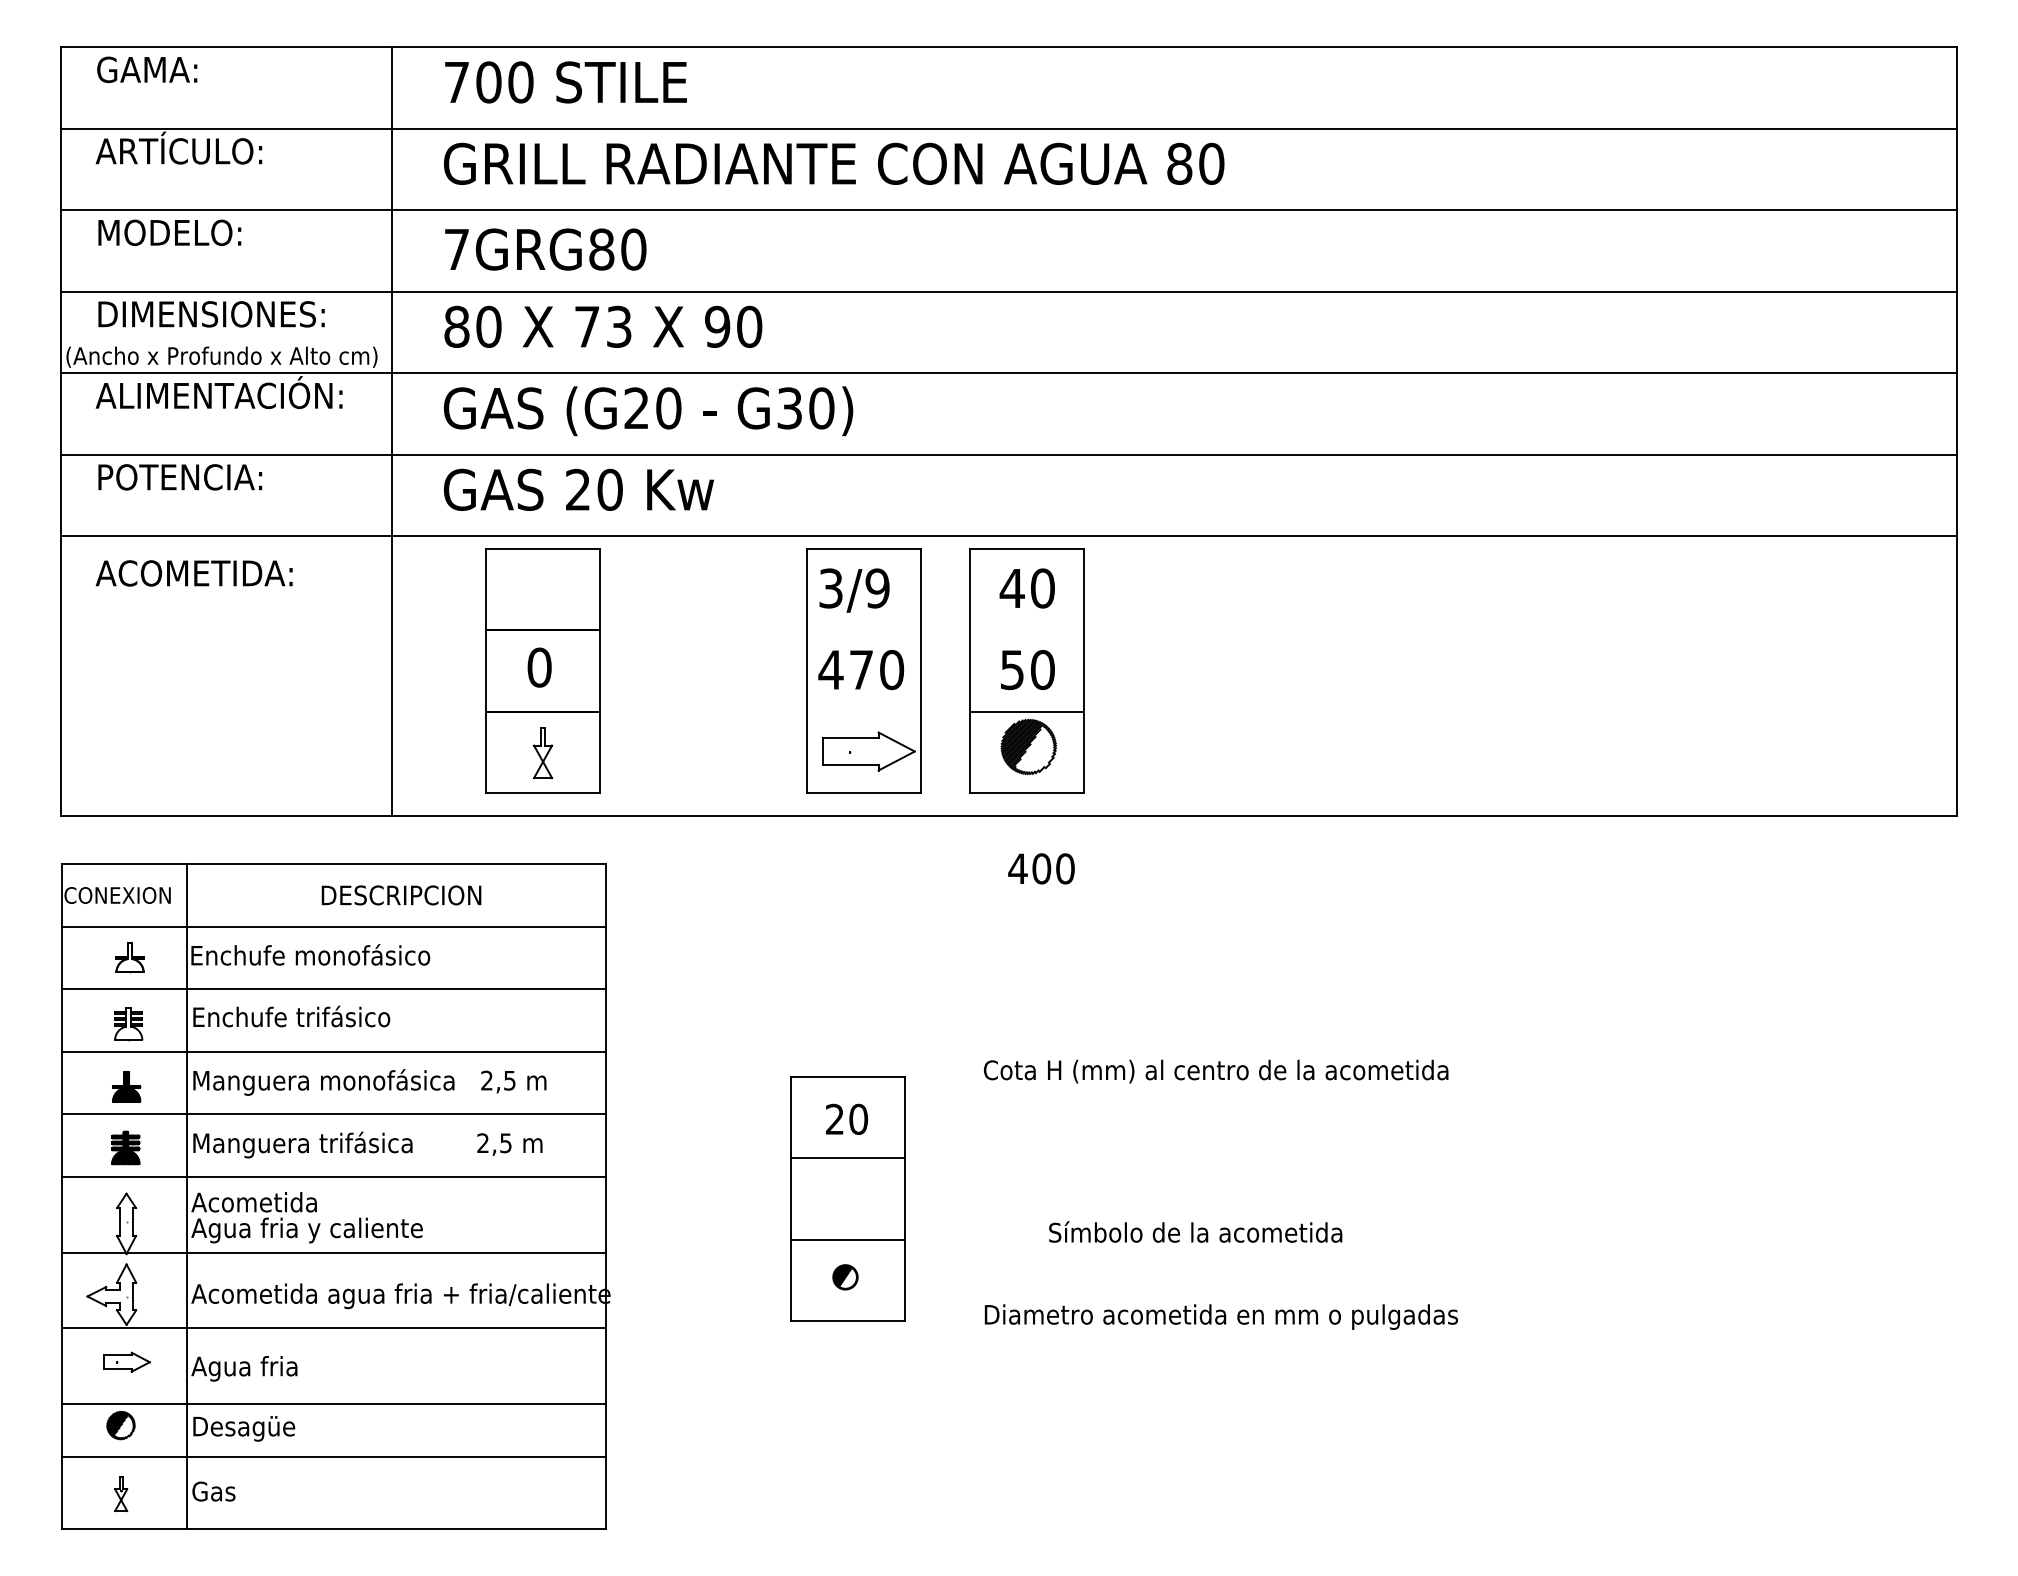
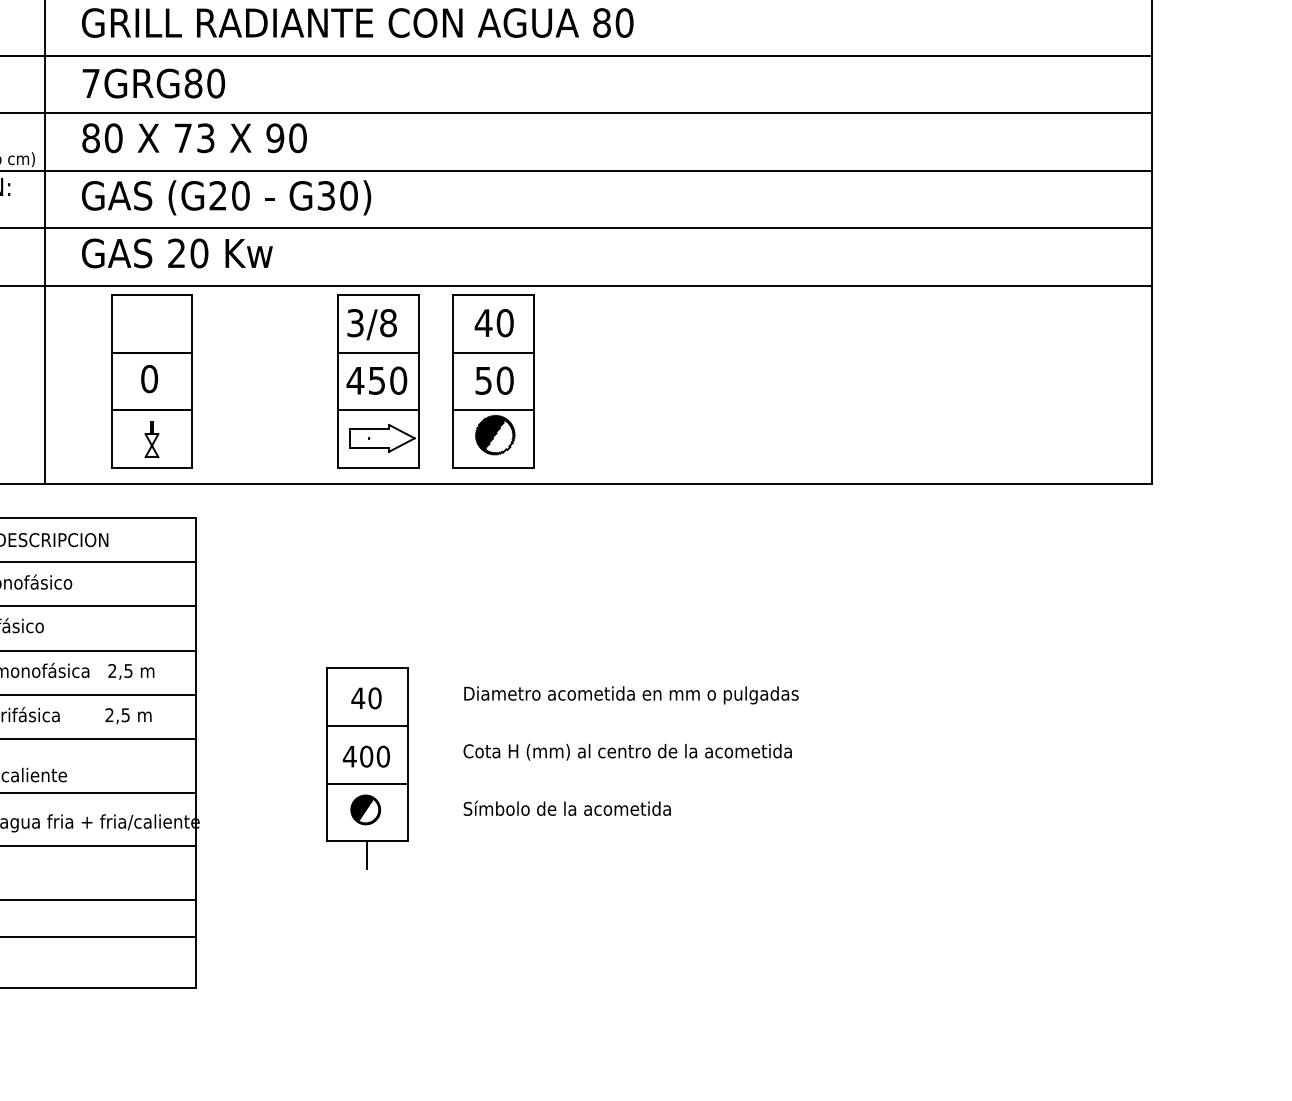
text: (877, 588) -> (388, 323), 3/9 -> 3/8
line: (863, 630) -> (378, 352), added
line: (1026, 630) -> (493, 352), added
text: (861, 670) -> (377, 381), 470 -> 450
line: (863, 711) -> (378, 410), added
text: (1041, 868) -> (366, 756), moved
text: (1216, 1071) -> (627, 752), moved
text: (834, 1118) -> (357, 697), 20 -> 40
text: (1195, 1231) -> (567, 808), moved
part: (845, 1277) -> (365, 810), size x1.67
text: (1220, 1316) -> (630, 694), moved
line: (847, 1340) -> (367, 854), added

